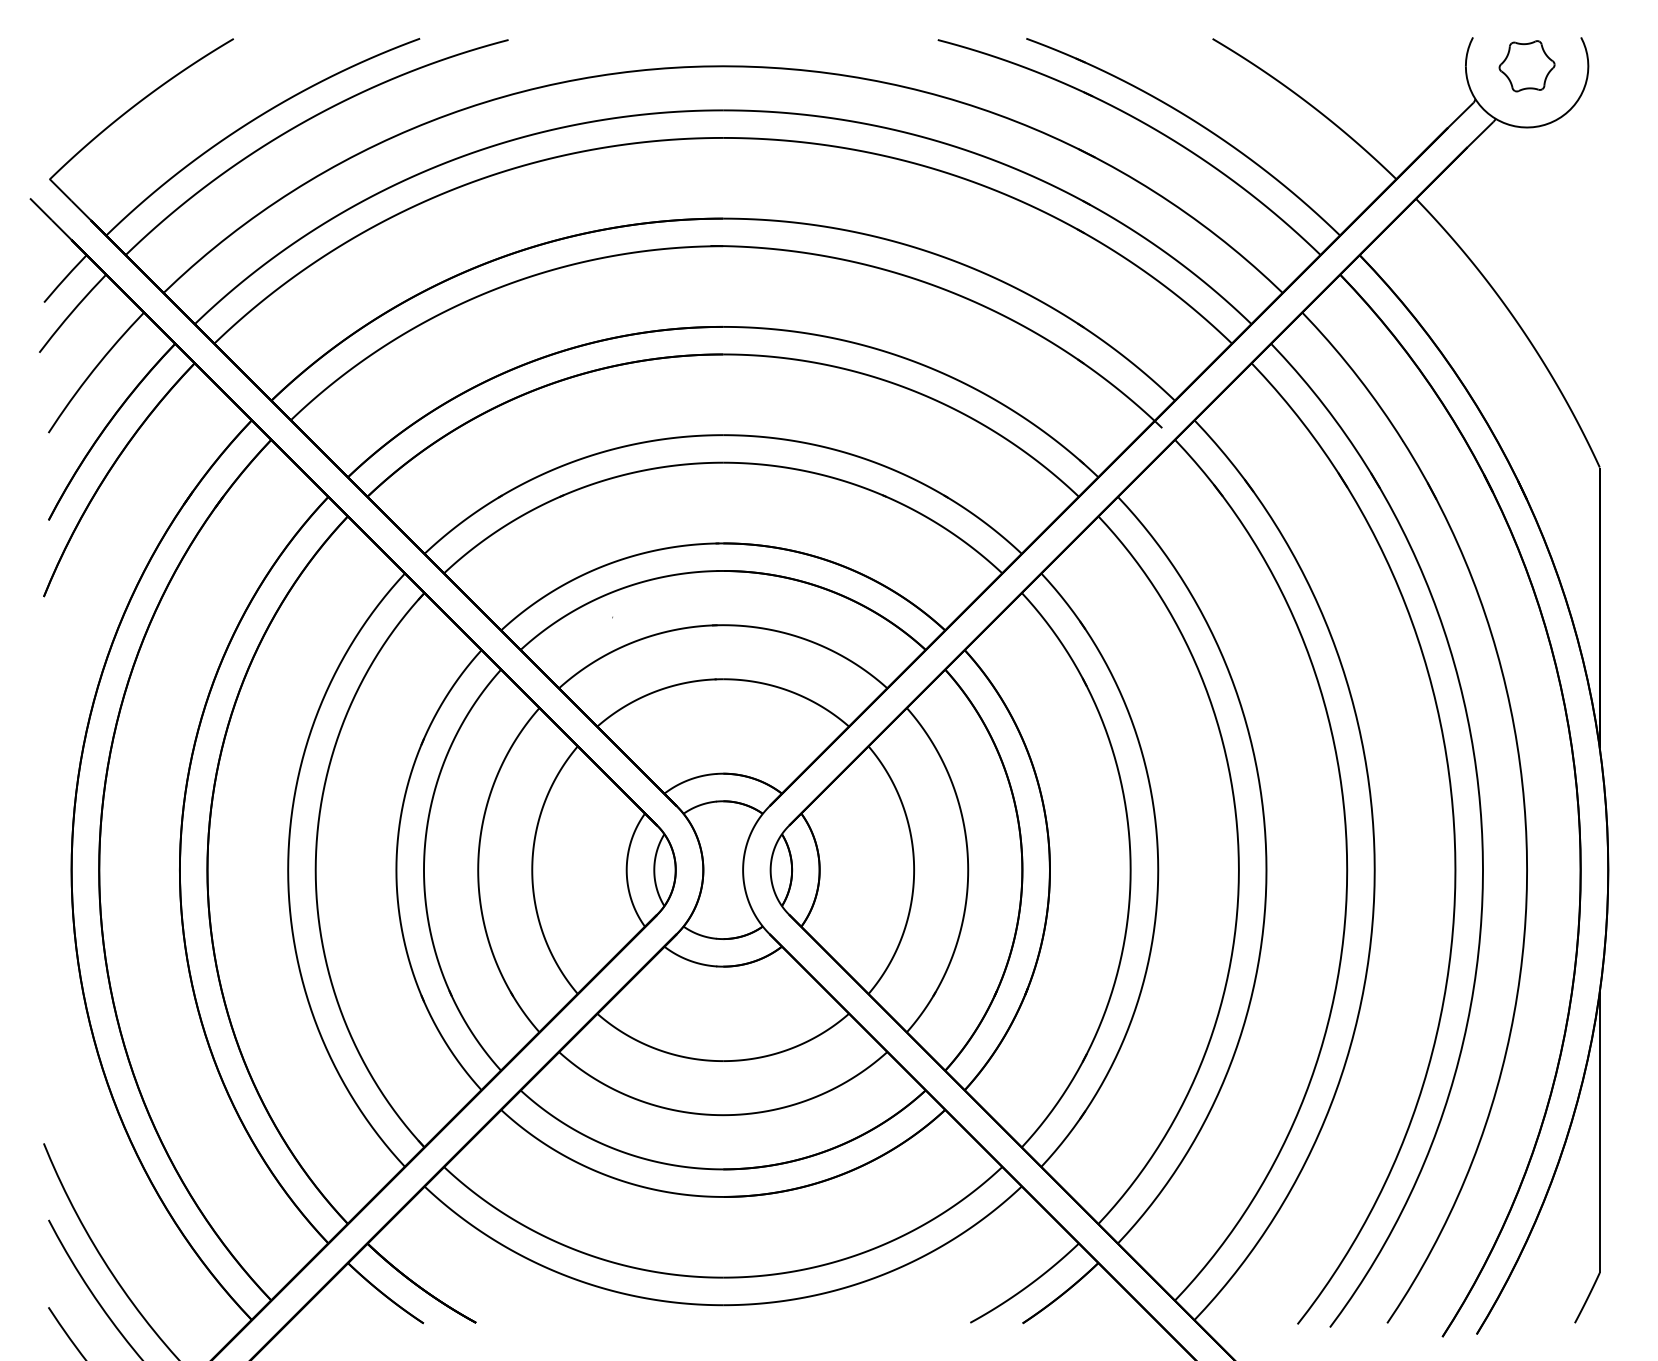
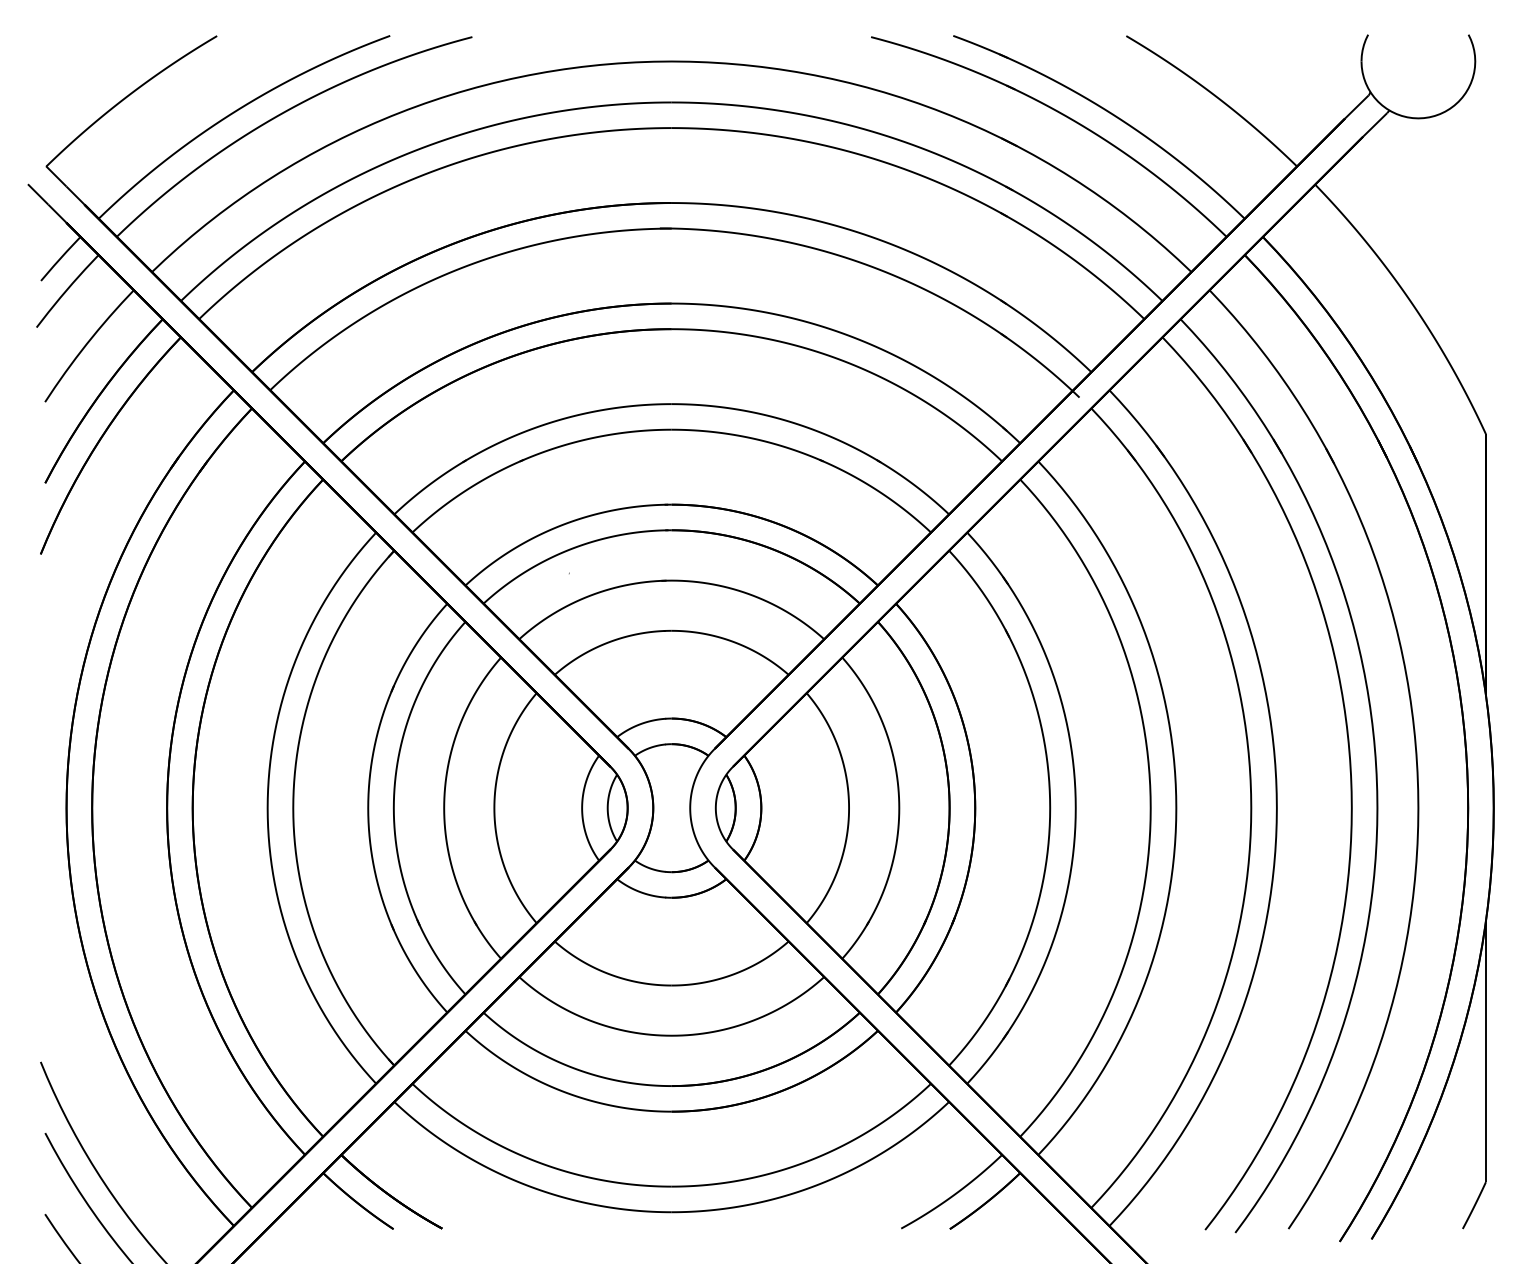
part: (1526, 66) -> (1417, 61), removed

